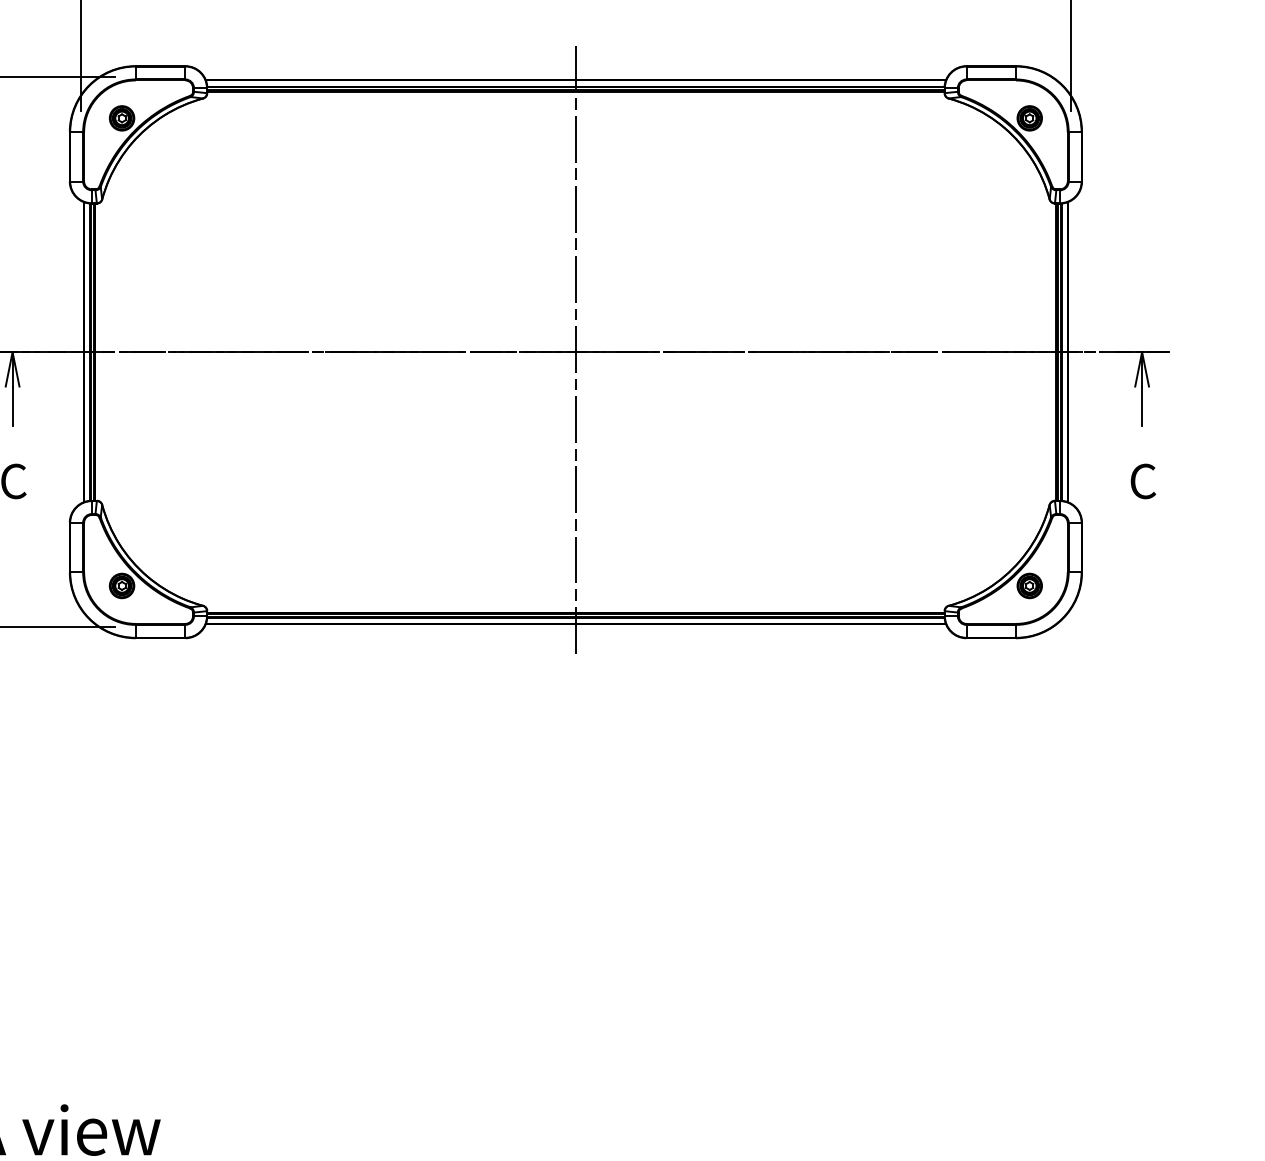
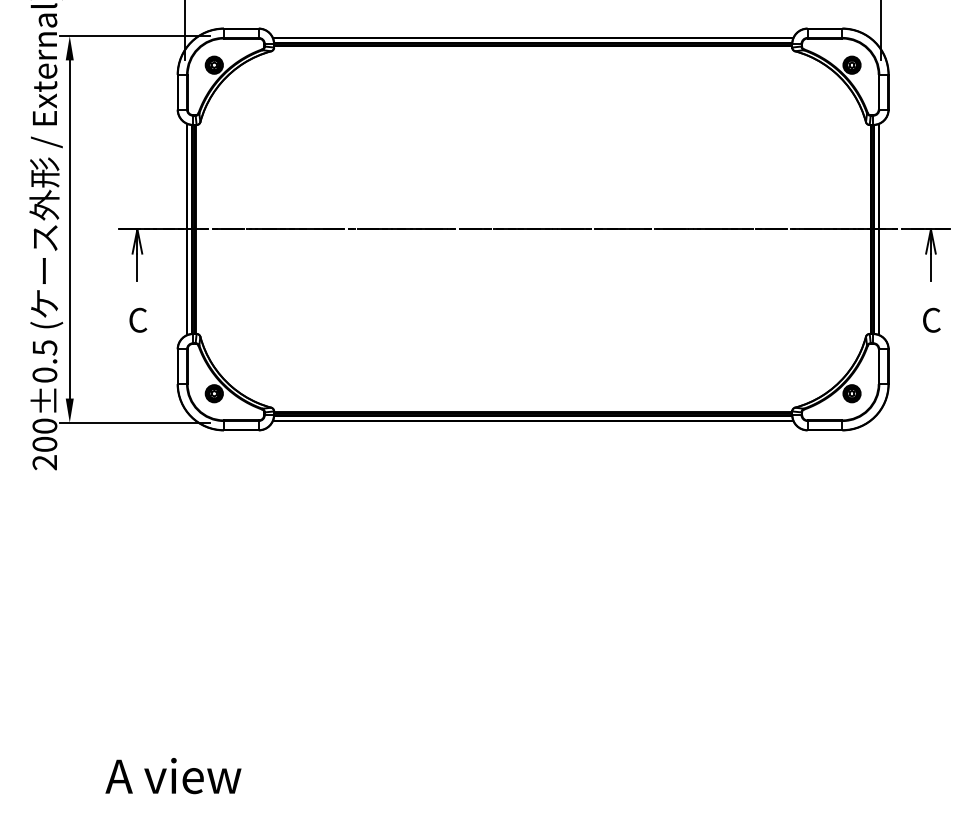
line: (576, 352) -> (533, 229), removed

